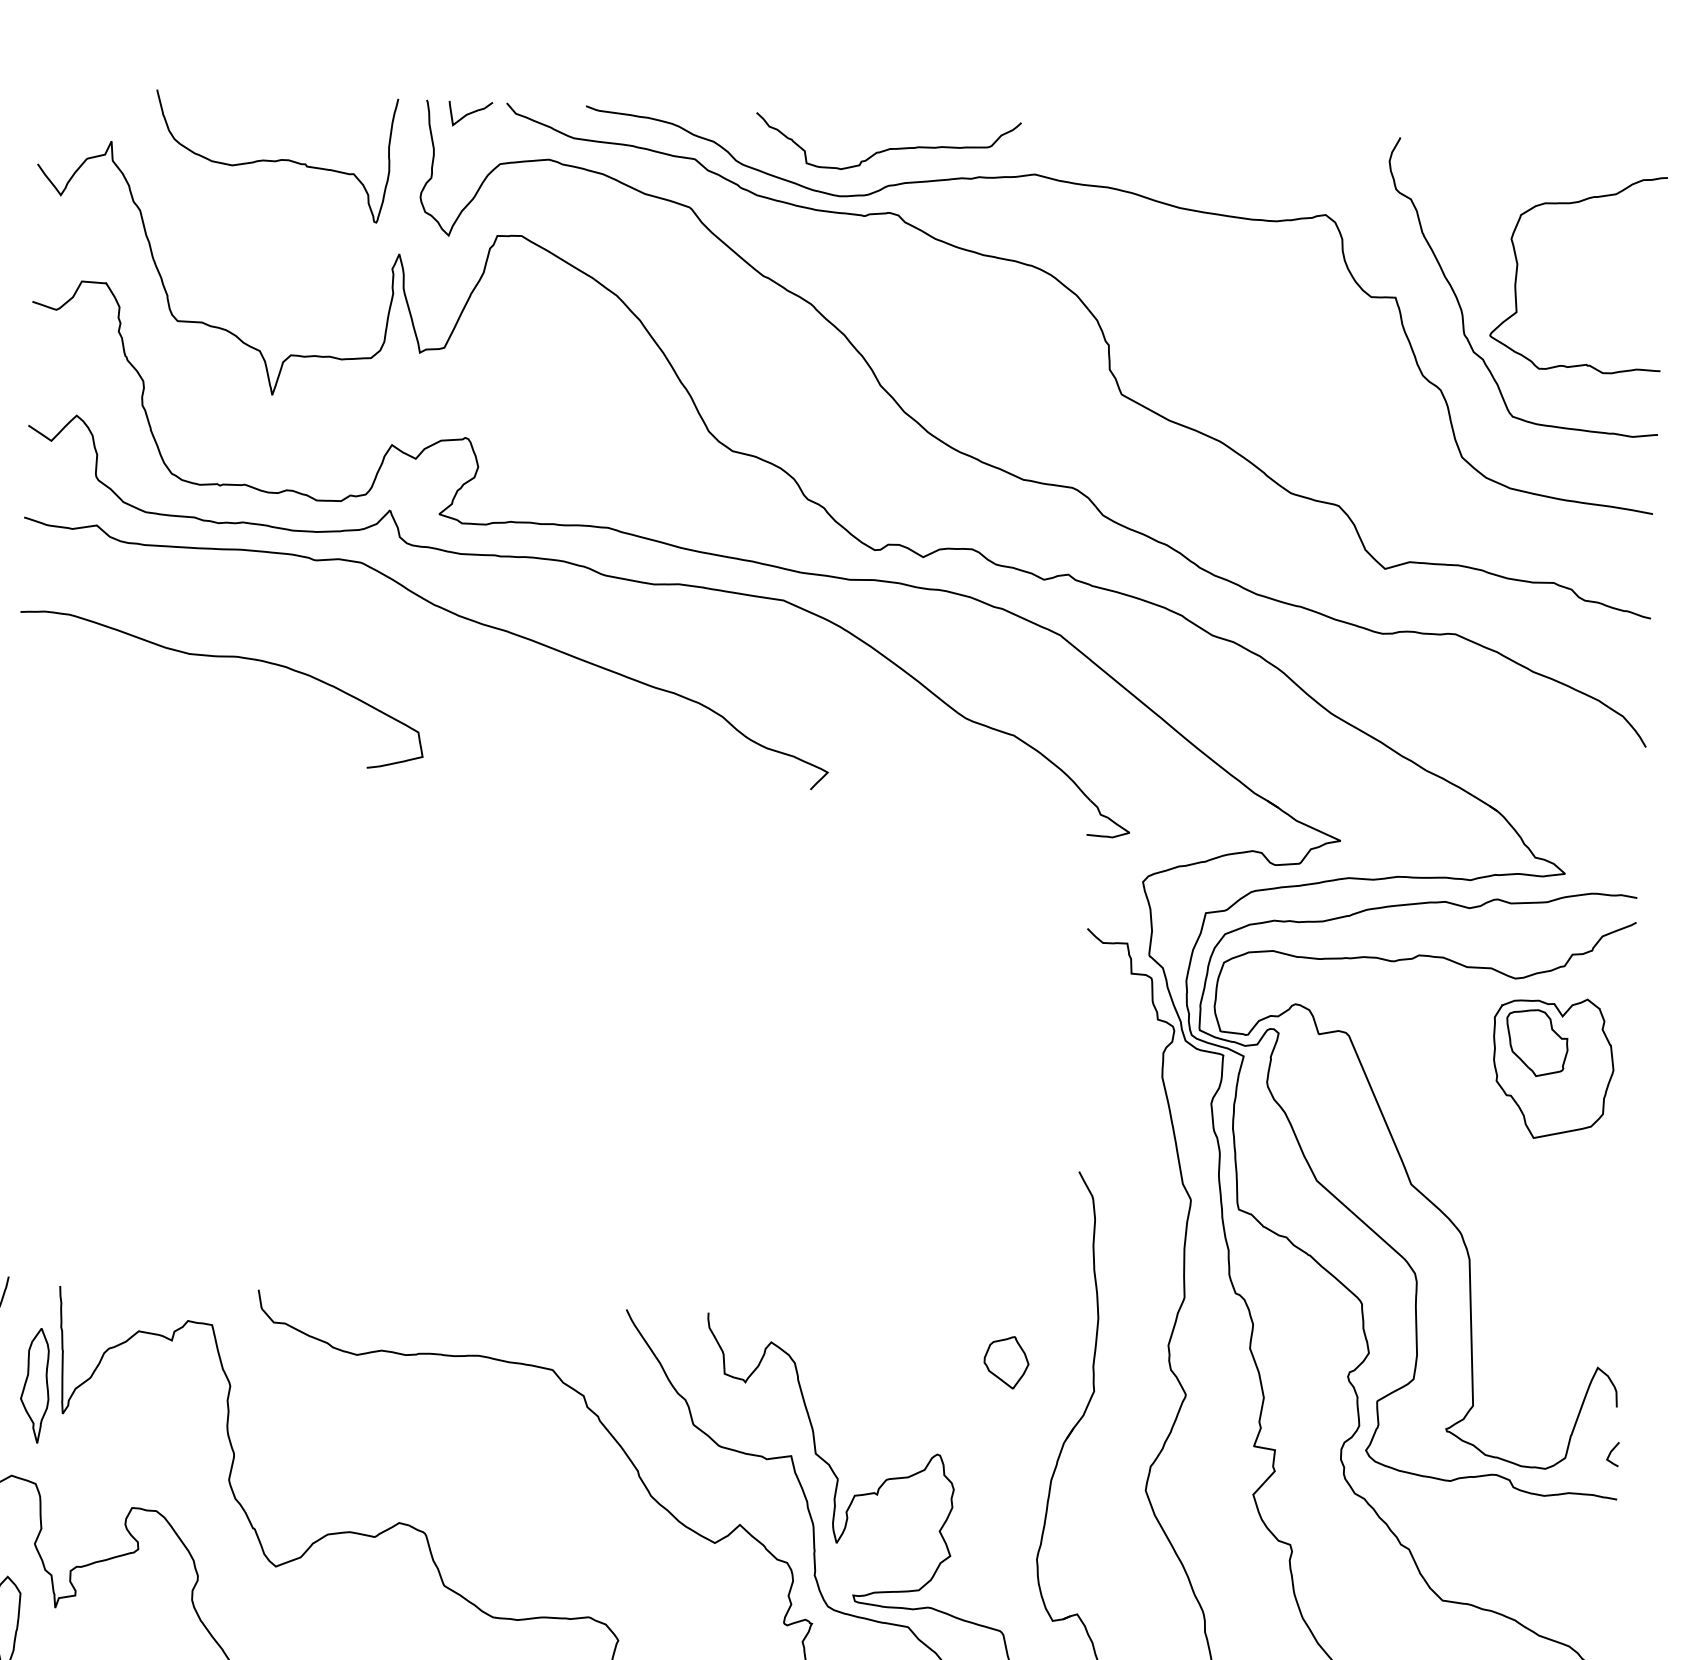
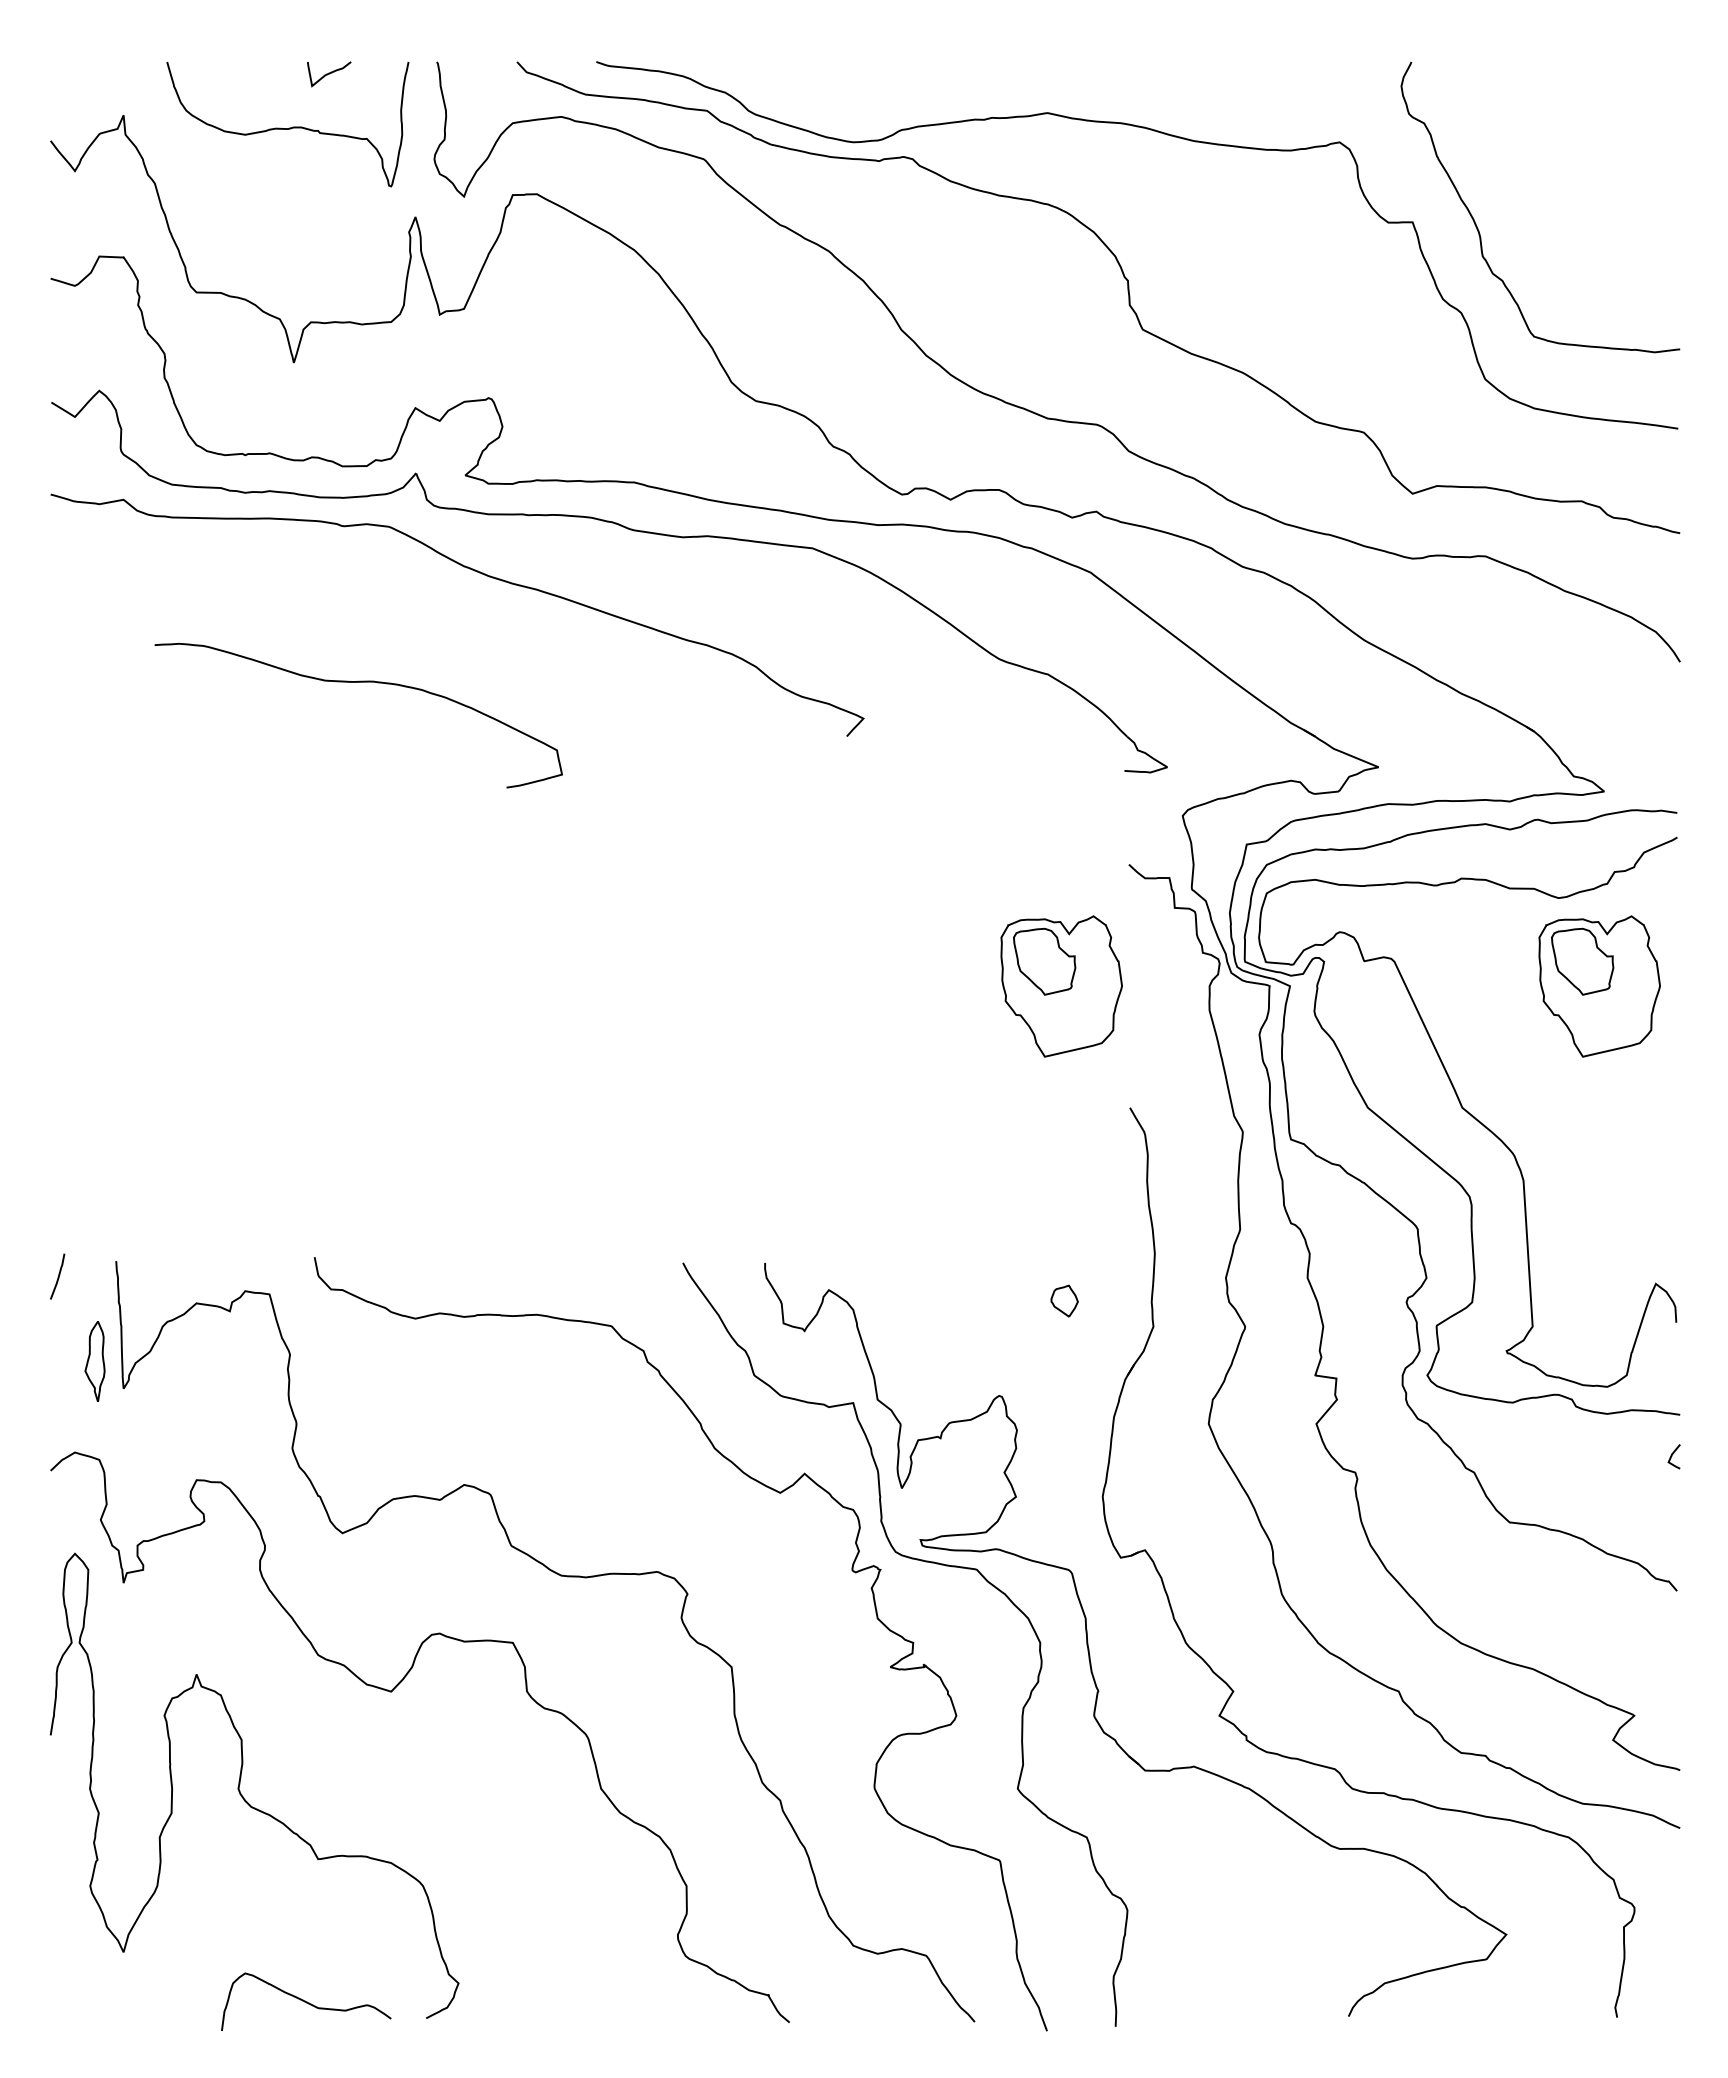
curve: (470, 114) -> (329, 74), moved
curve: (888, 148) -> (900, 92), removed
curve: (1517, 270) -> (1533, 190), removed
curve: (222, 657) -> (358, 682), moved
part: (1015, 1047) -> (1061, 986), added
part: (1006, 1361) -> (1064, 1300), size x0.6
part: (34, 1385) -> (94, 1361), size x0.7
line: (1611, 1454) -> (1672, 1456), moved

